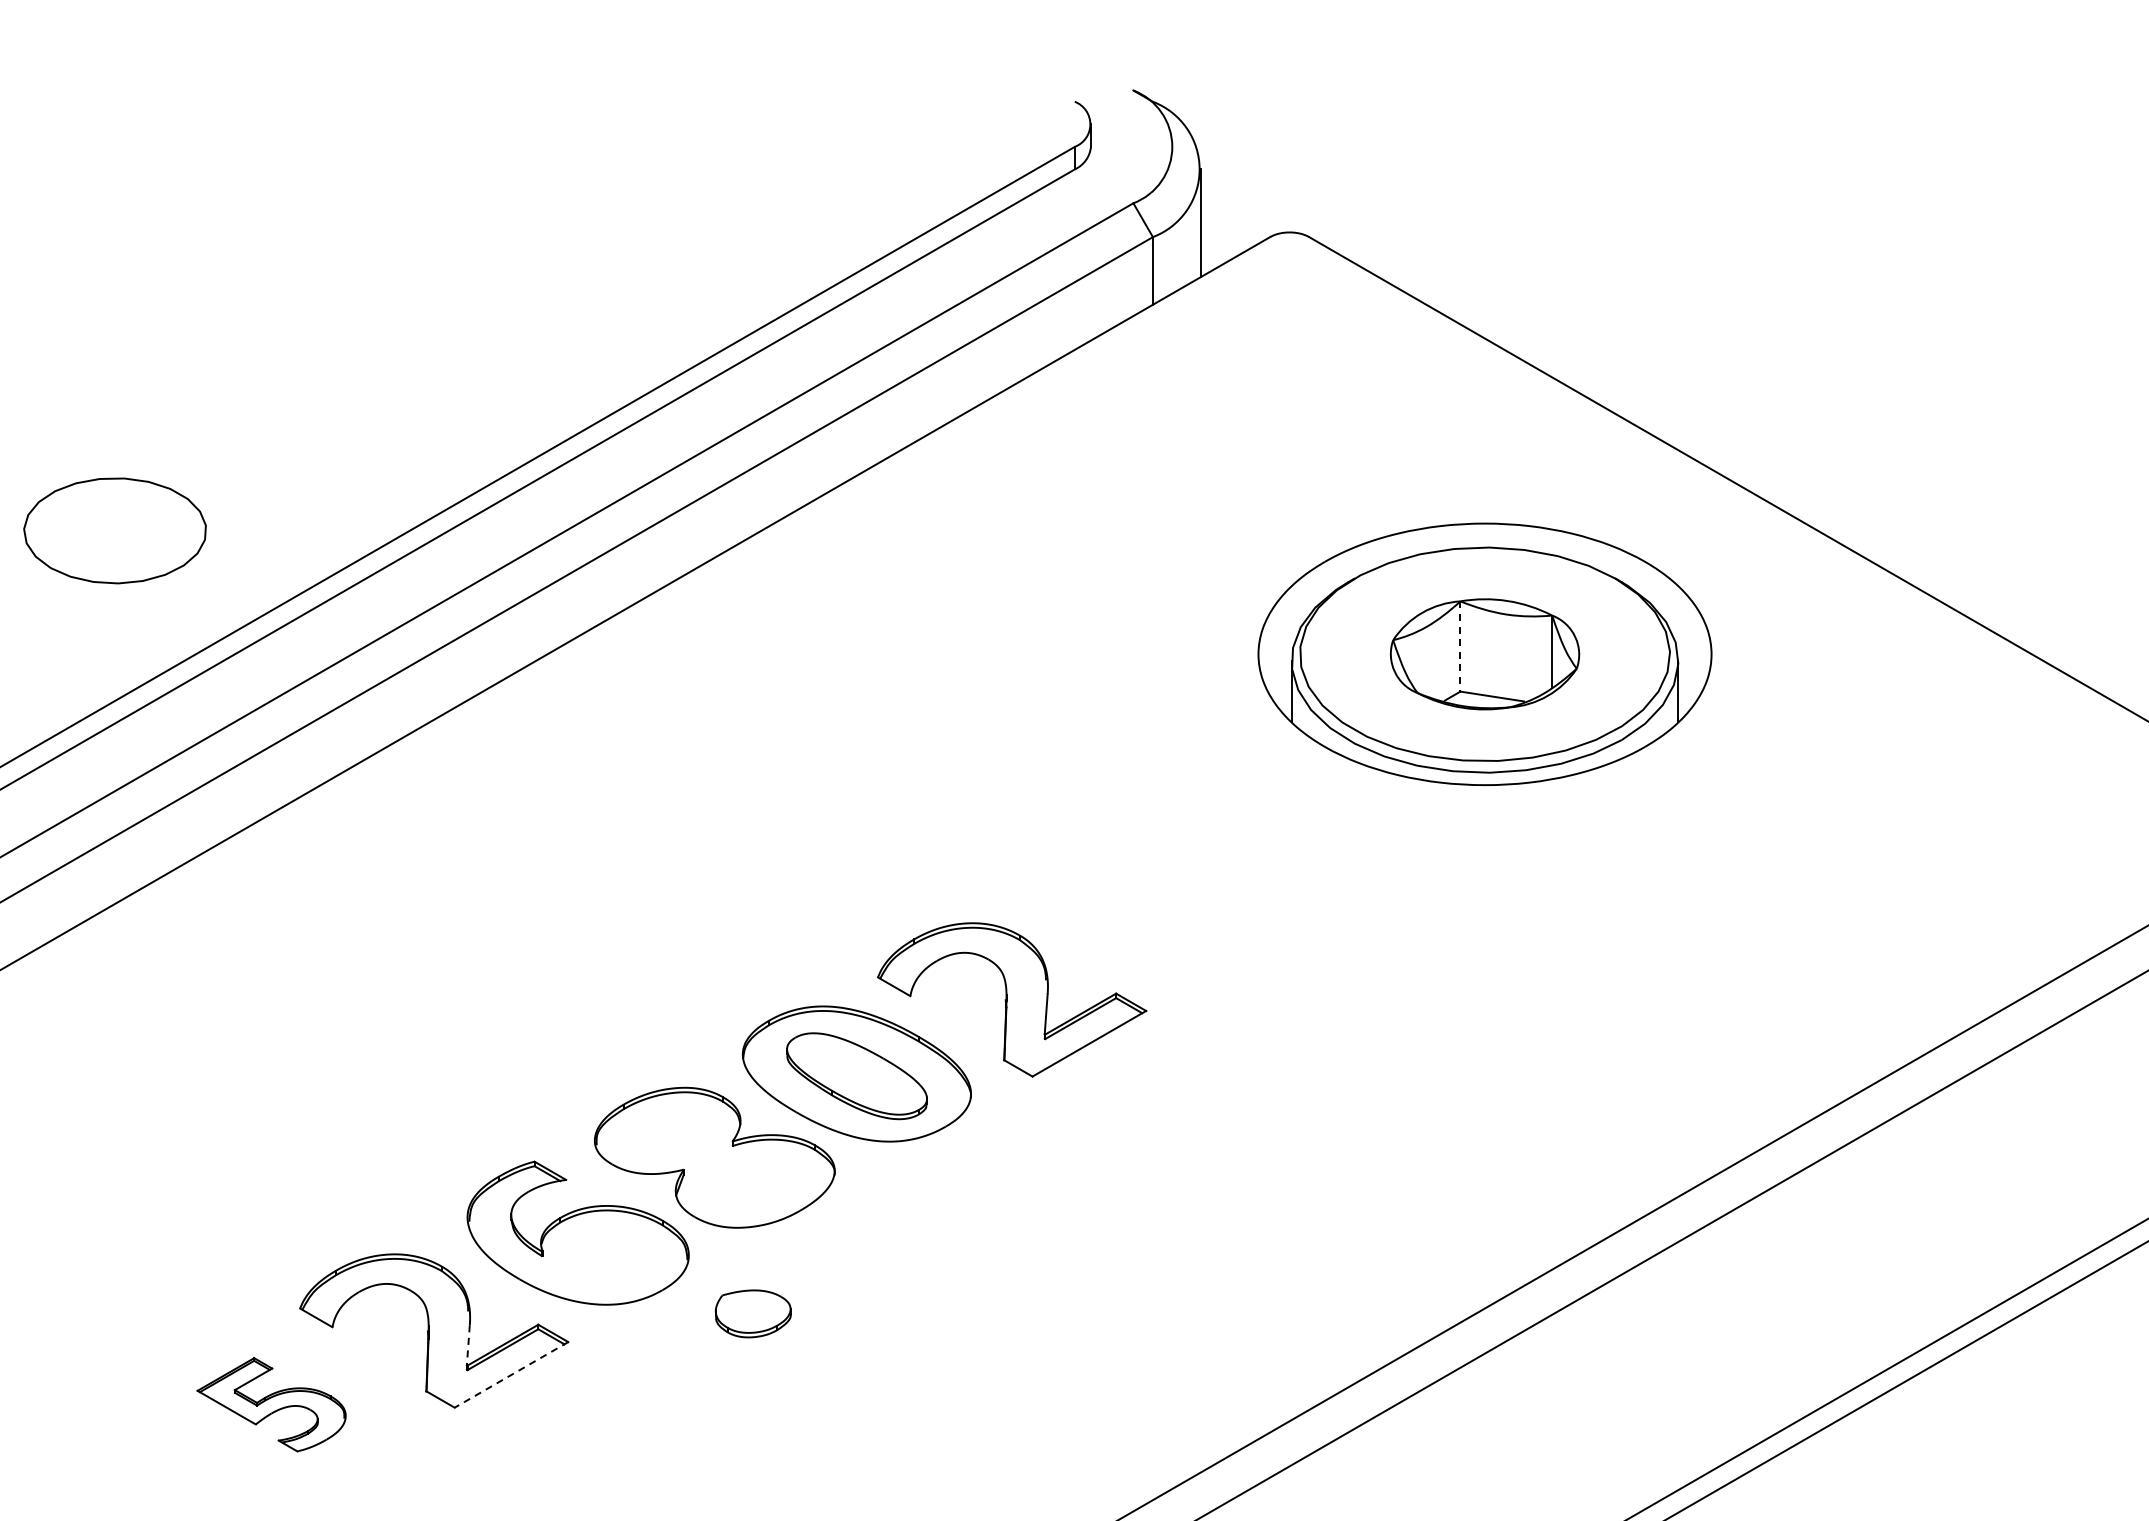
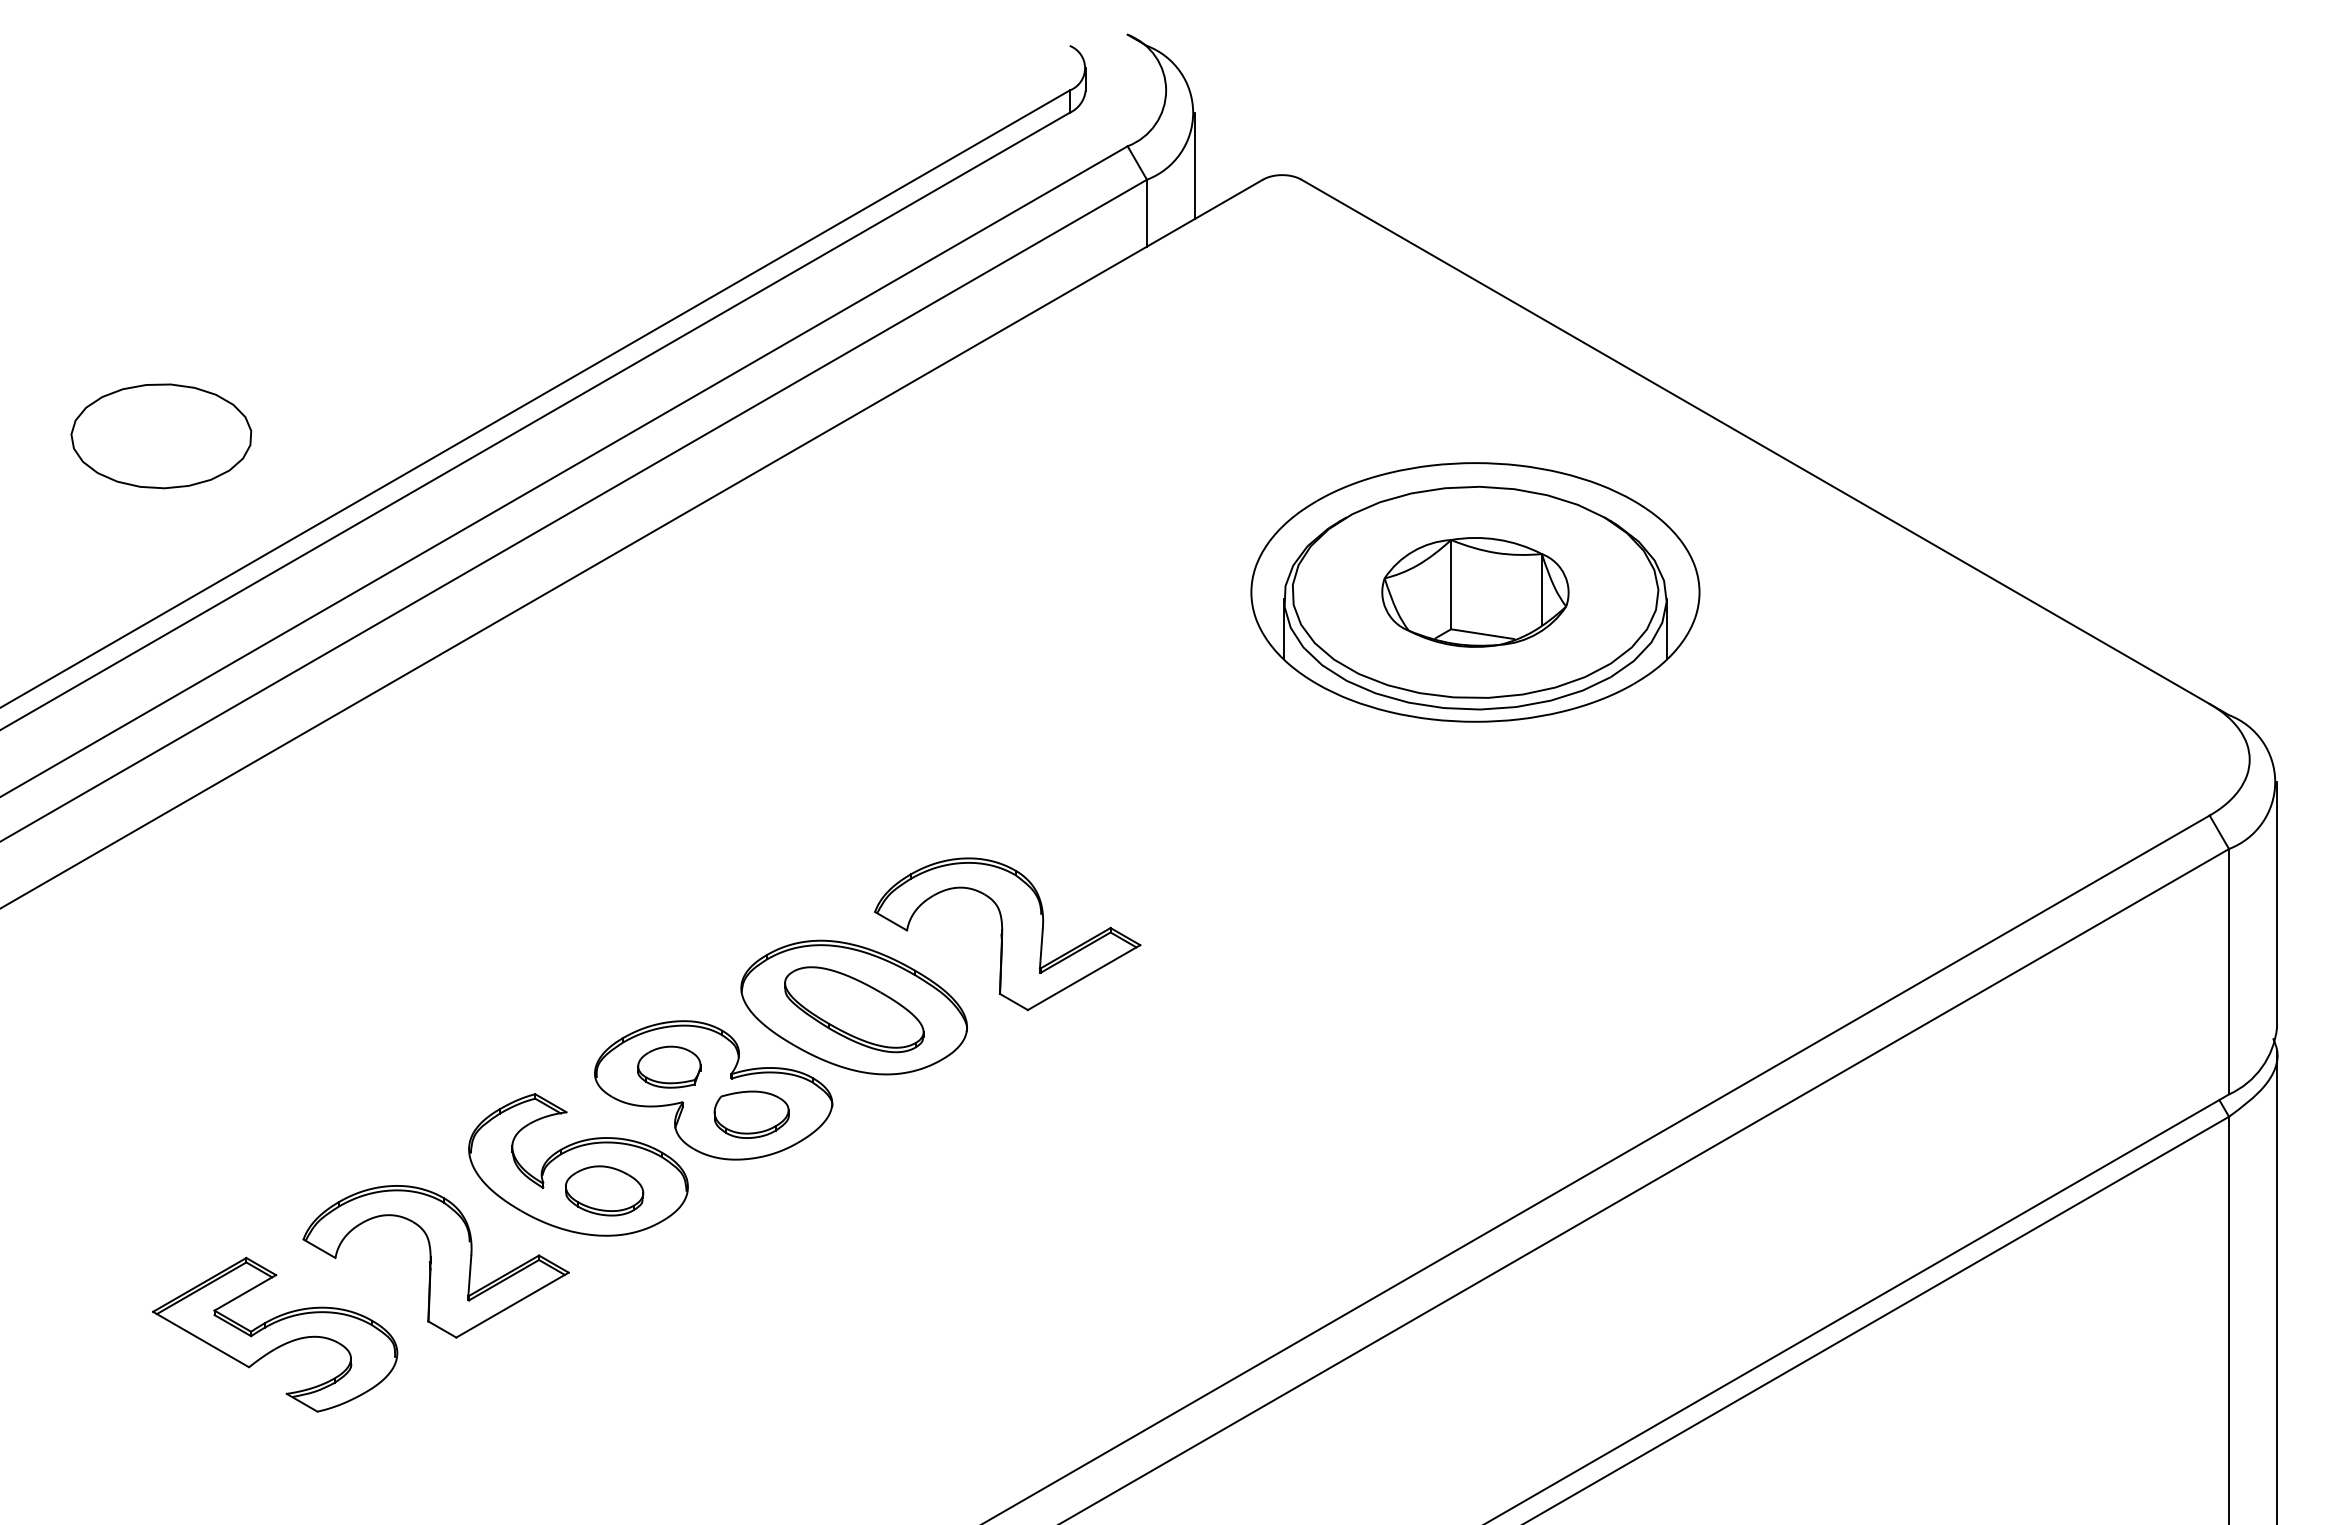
part: (115, 531) -> (161, 436), moved
line: (1460, 646) -> (1451, 584), dashed -> solid
part: (670, 1133) -> (669, 1066), added
part: (604, 1258) -> (604, 1190), added
part: (753, 1313) -> (751, 1114), moved
line: (468, 1344) -> (469, 1275), dashed -> solid
line: (511, 1375) -> (512, 1305), dashed -> solid
part: (271, 1404) -> (275, 1334), size x1.67

